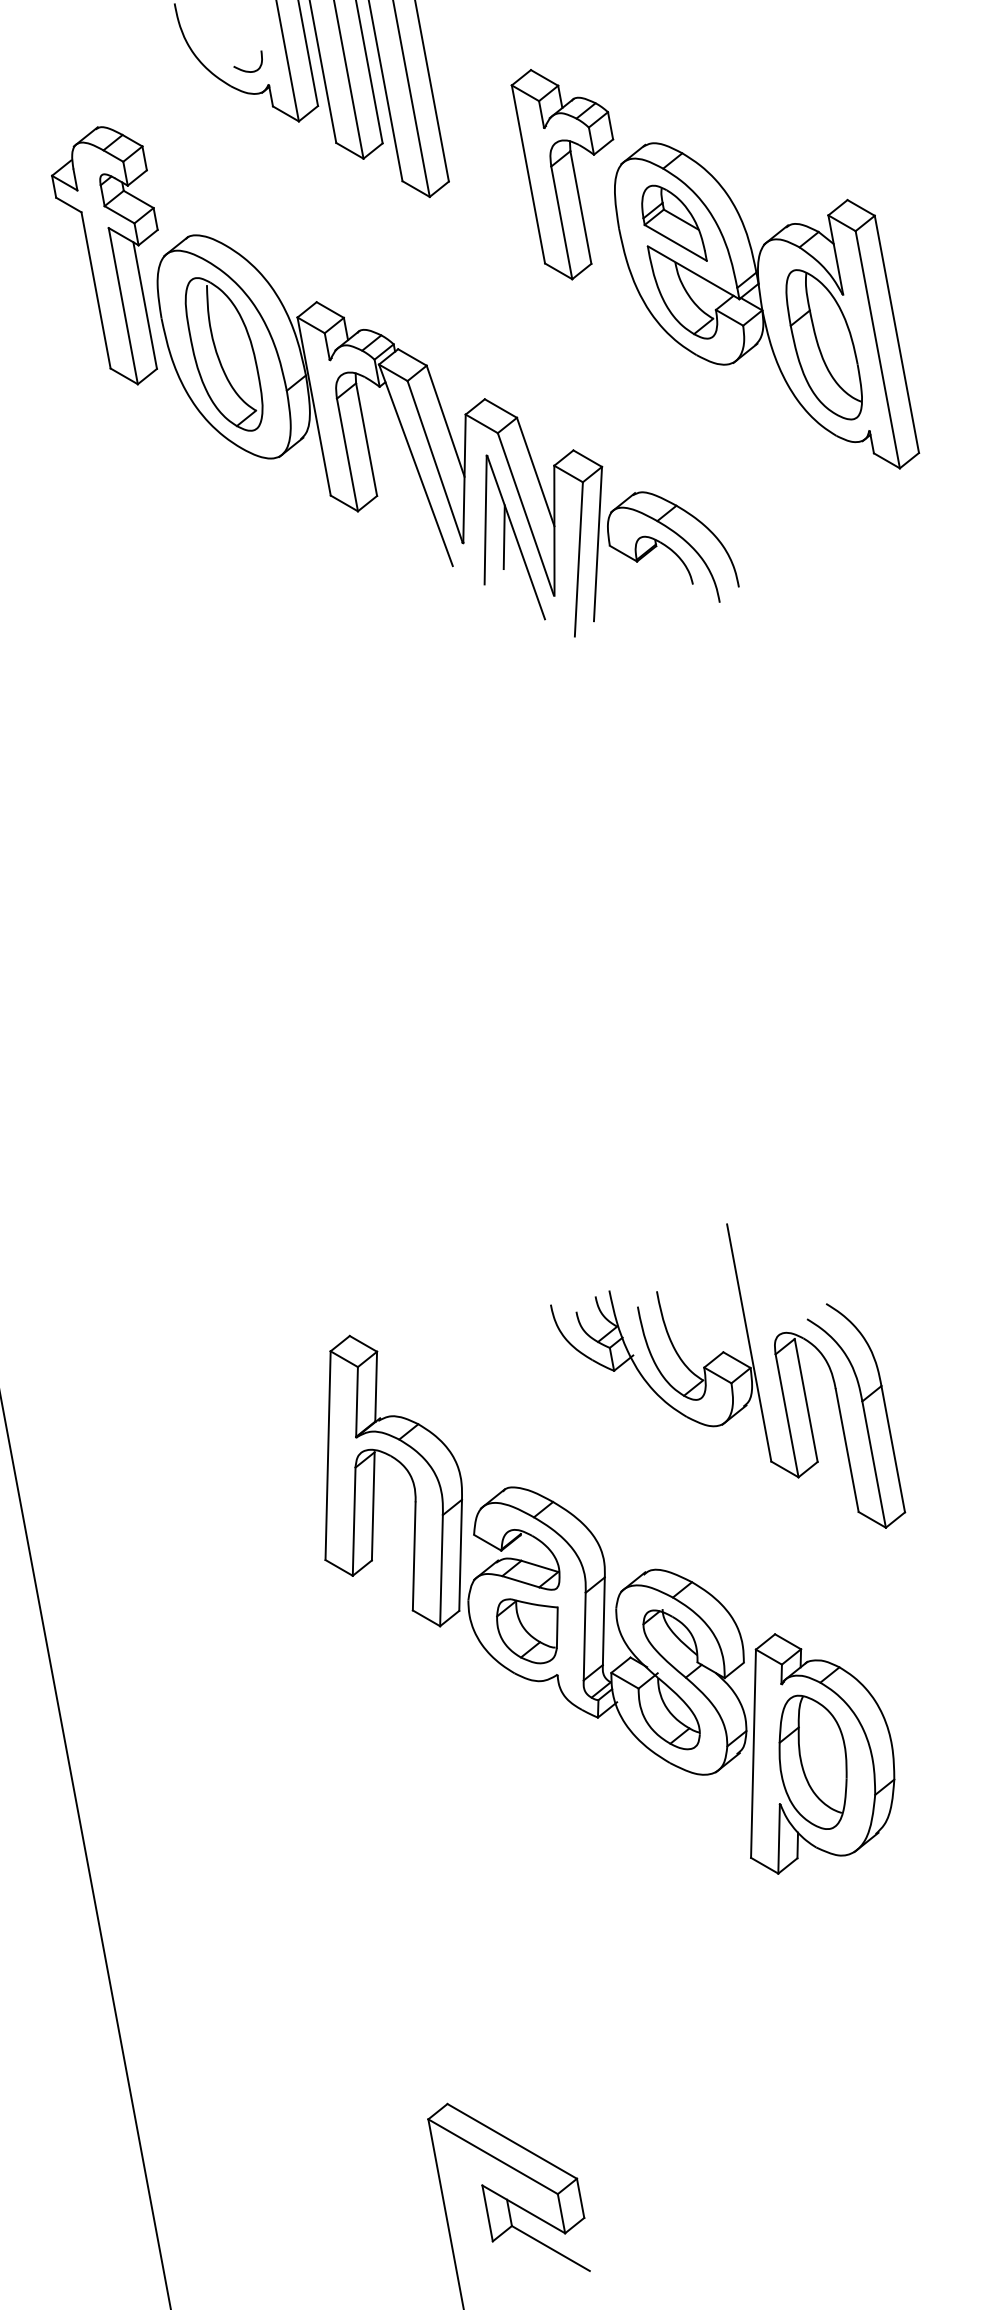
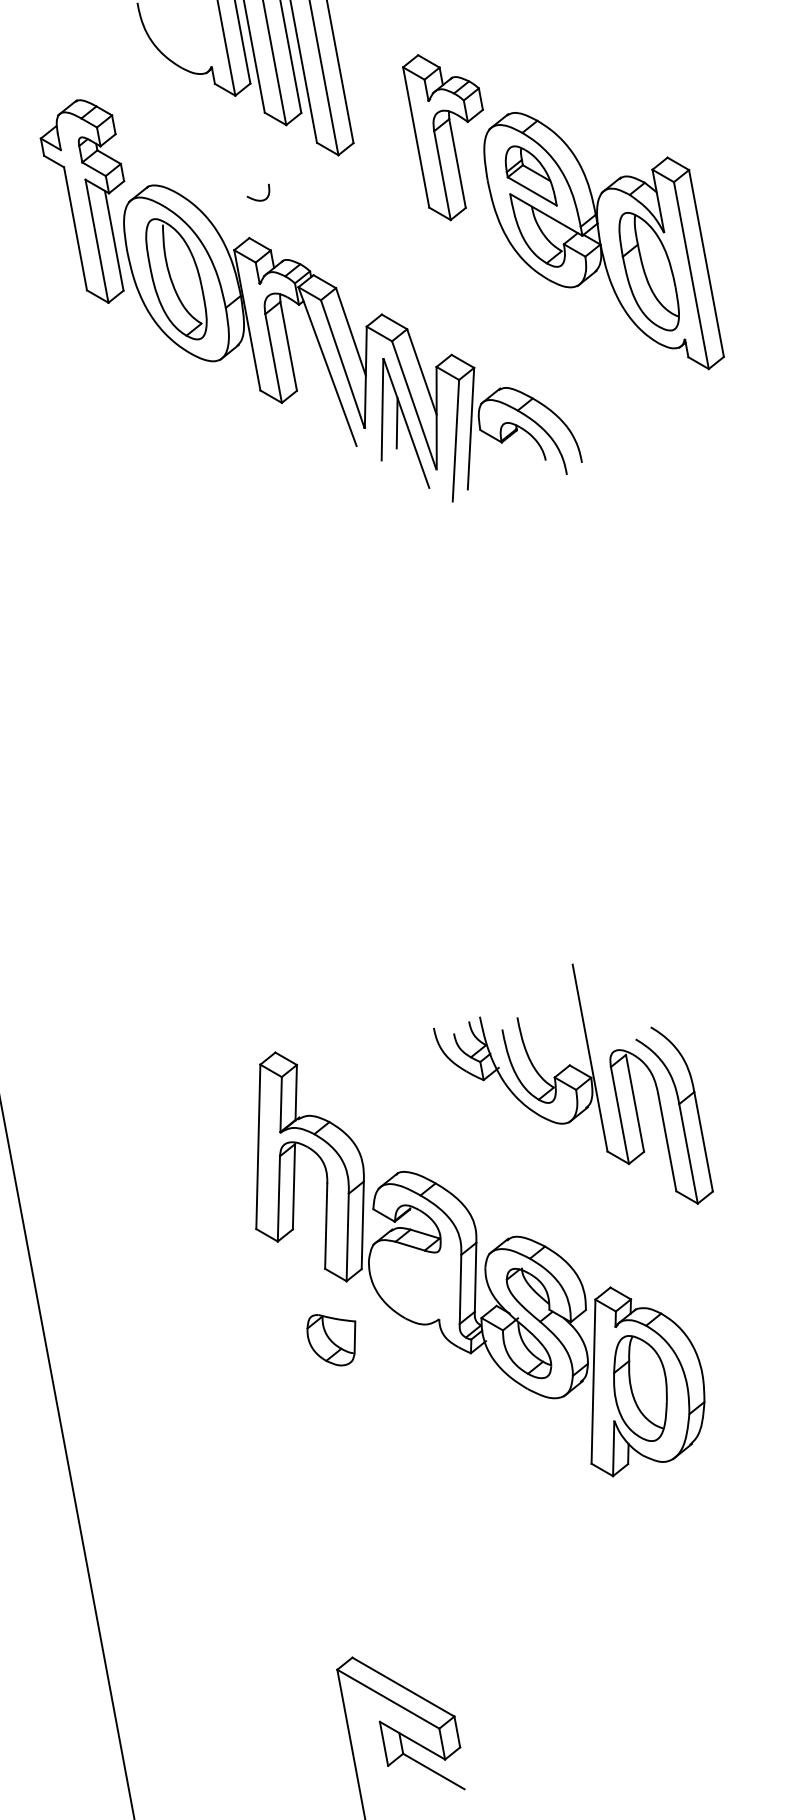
curve: (248, 70) -> (258, 199), moved
part: (527, 1631) -> (331, 1340), moved

